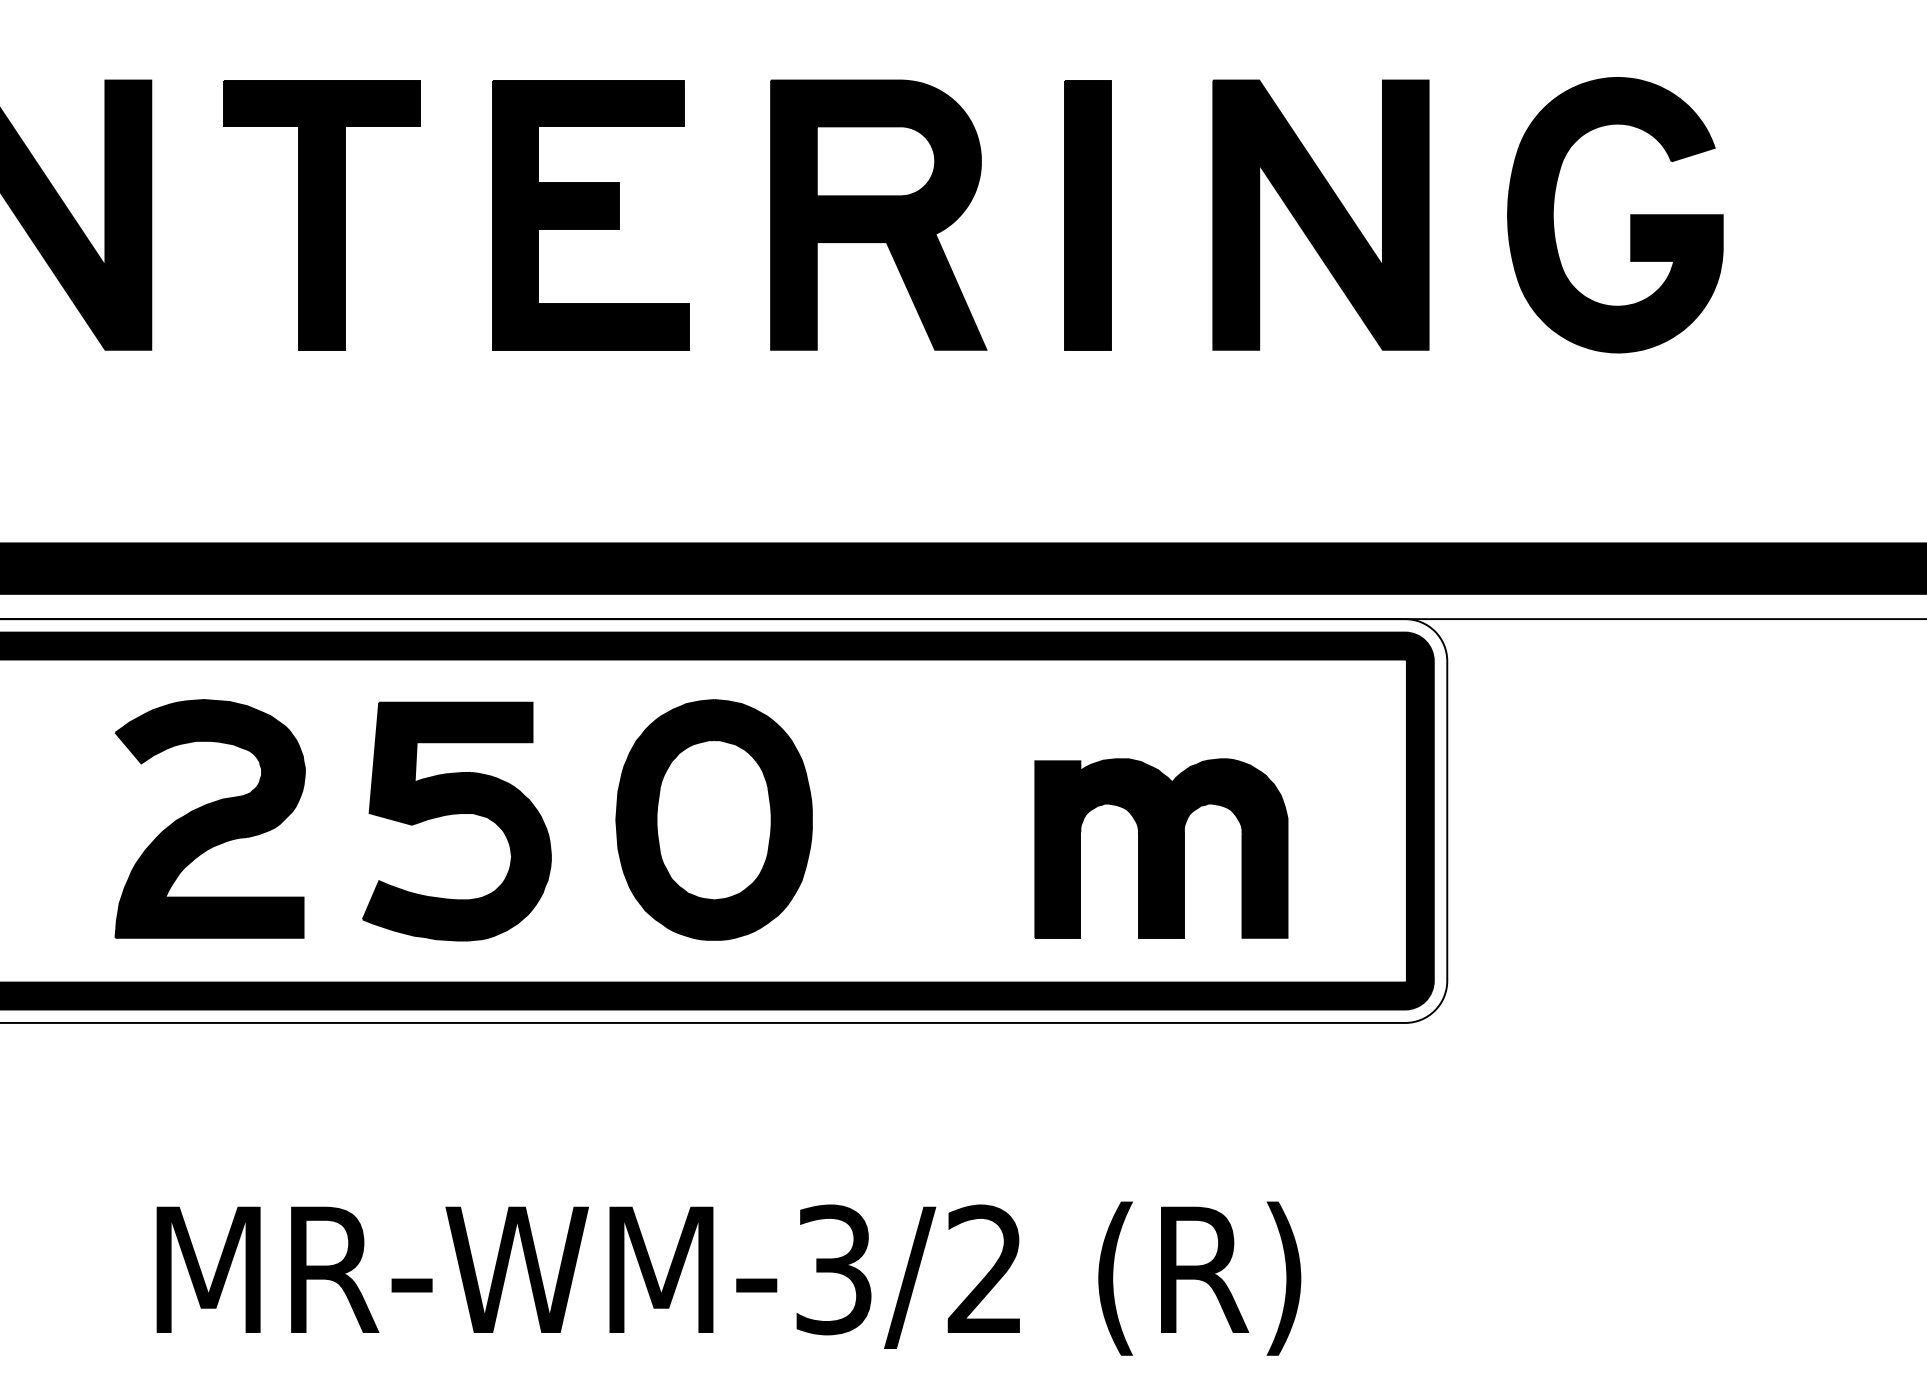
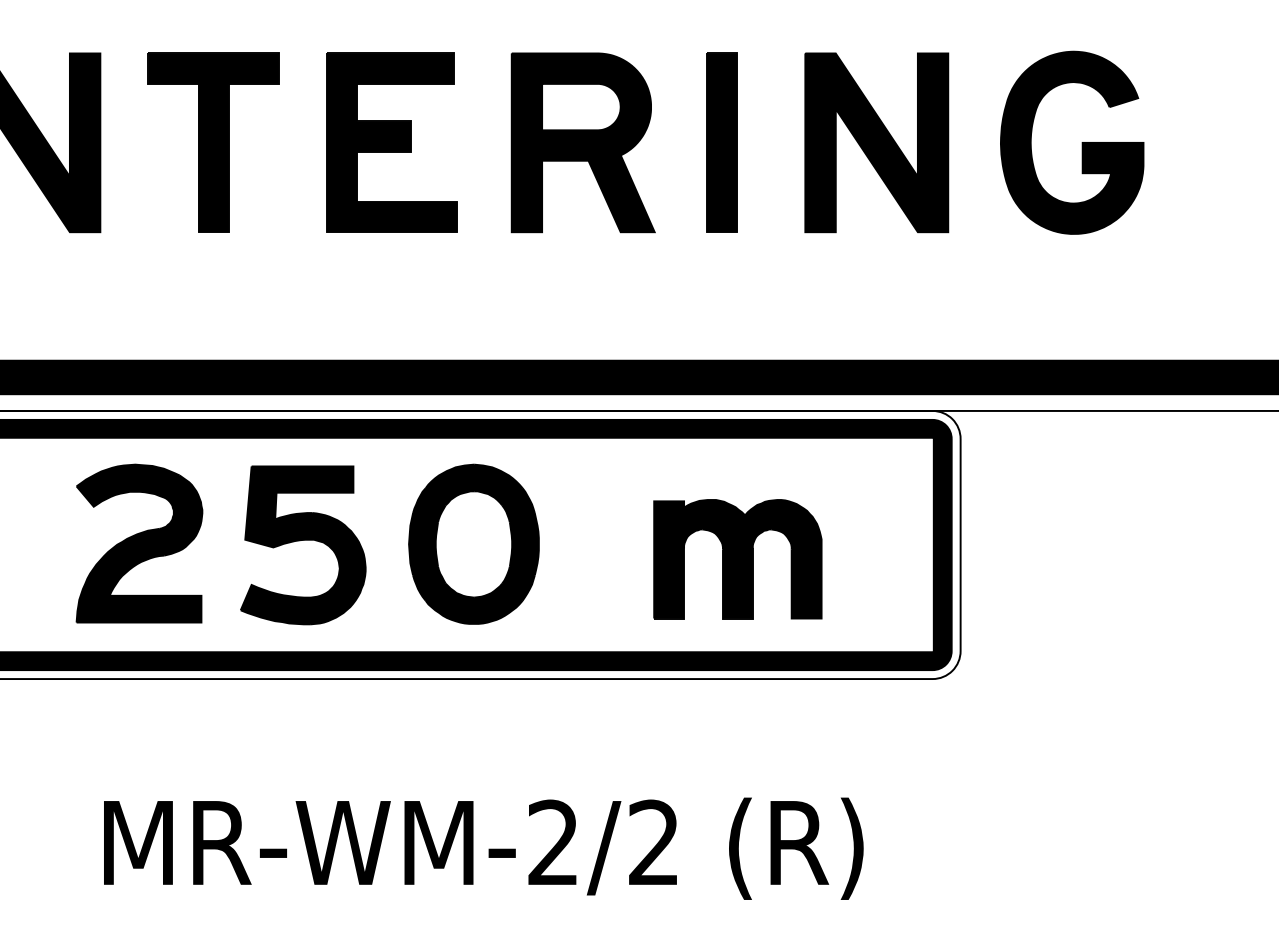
part: (1160, 848) -> (737, 559), moved
text: (833, 1269) -> (553, 842), MR-WM-3/2 -> MR-WM-2/2

